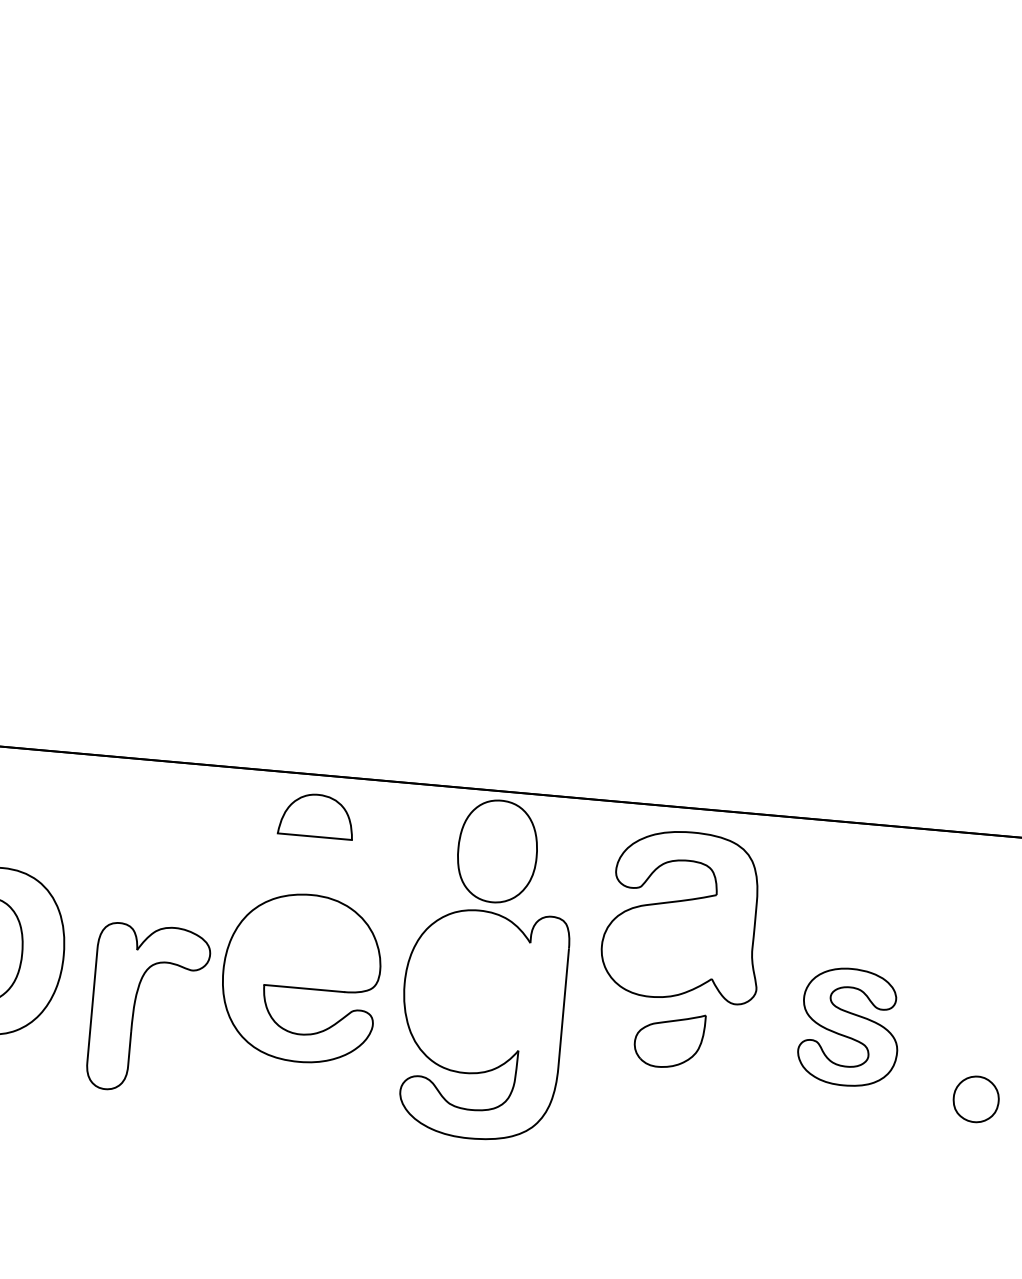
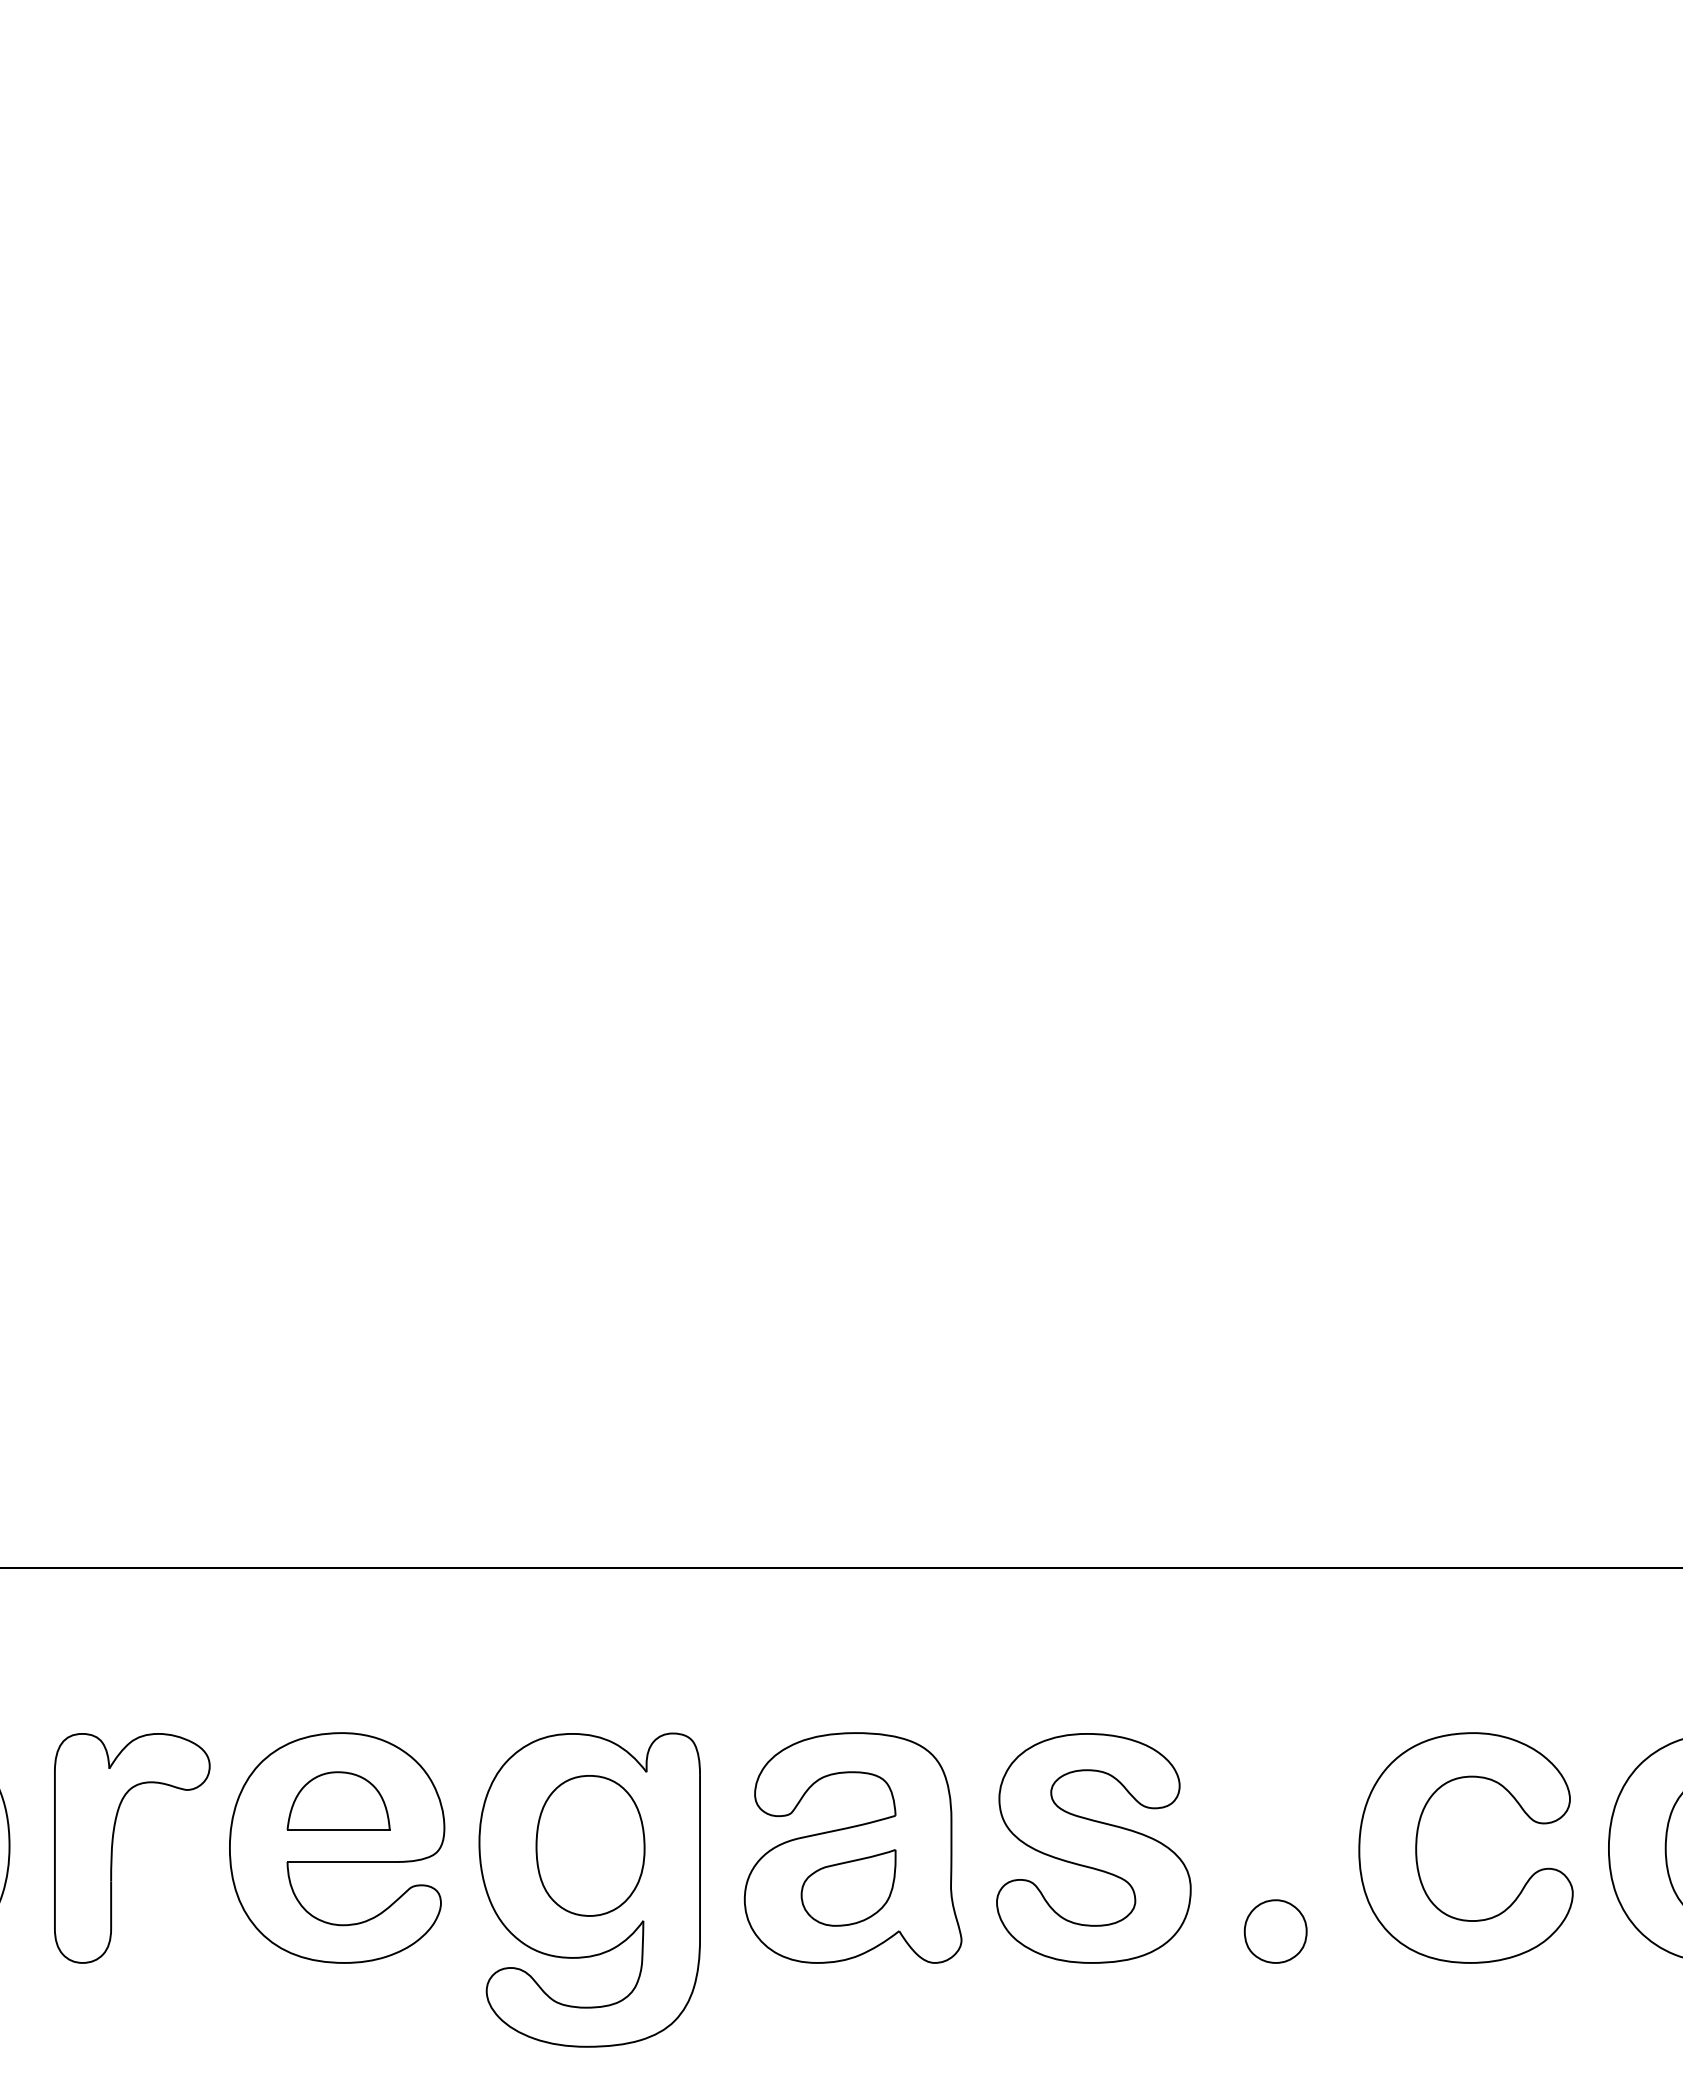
part: (316, 815) -> (338, 1800), moved
part: (497, 851) -> (590, 1845), moved
part: (683, 915) -> (852, 1847), moved
part: (135, 1005) -> (113, 1844), moved
part: (849, 1027) -> (1093, 1848), size x1.43

